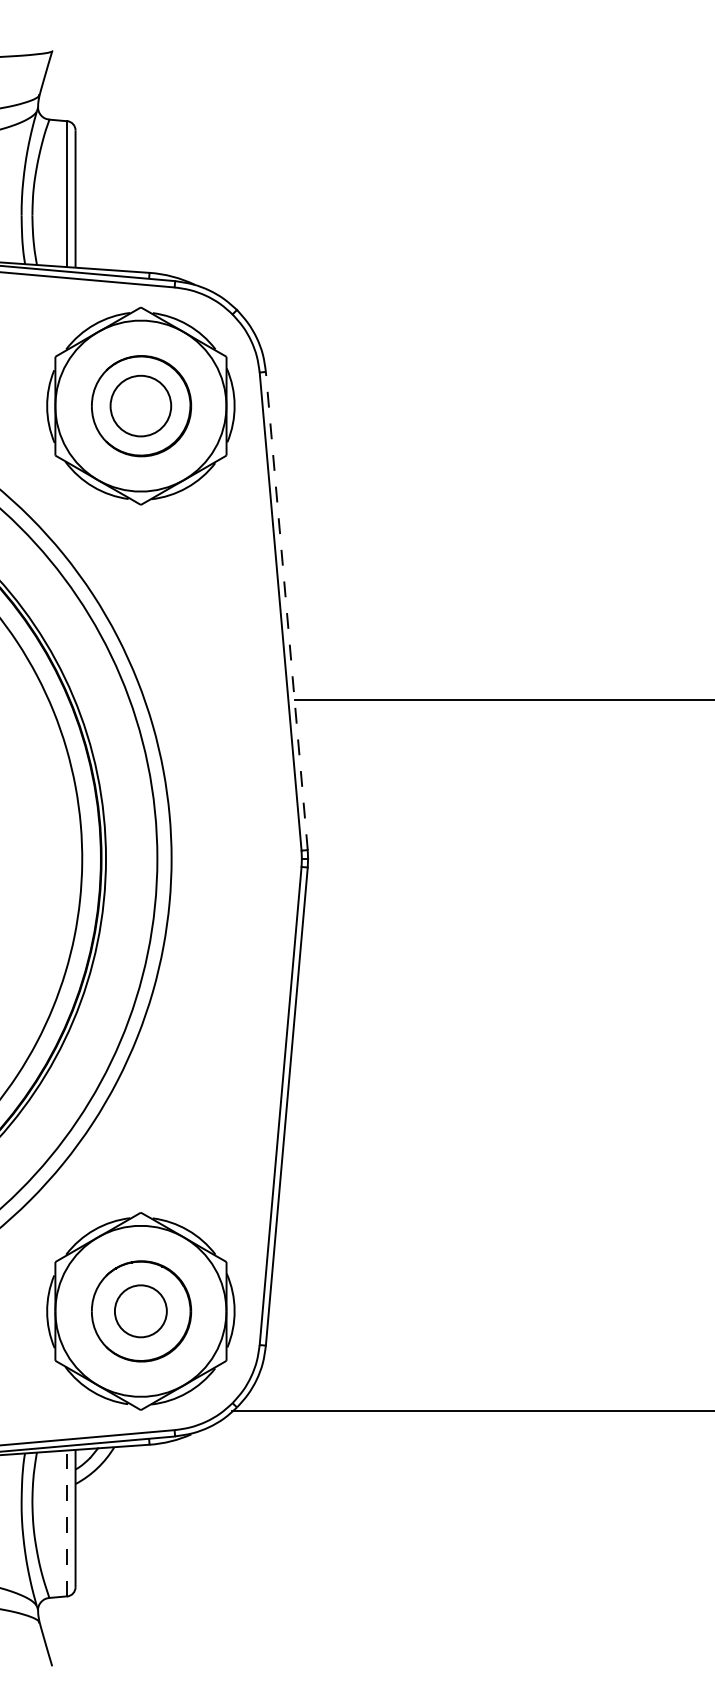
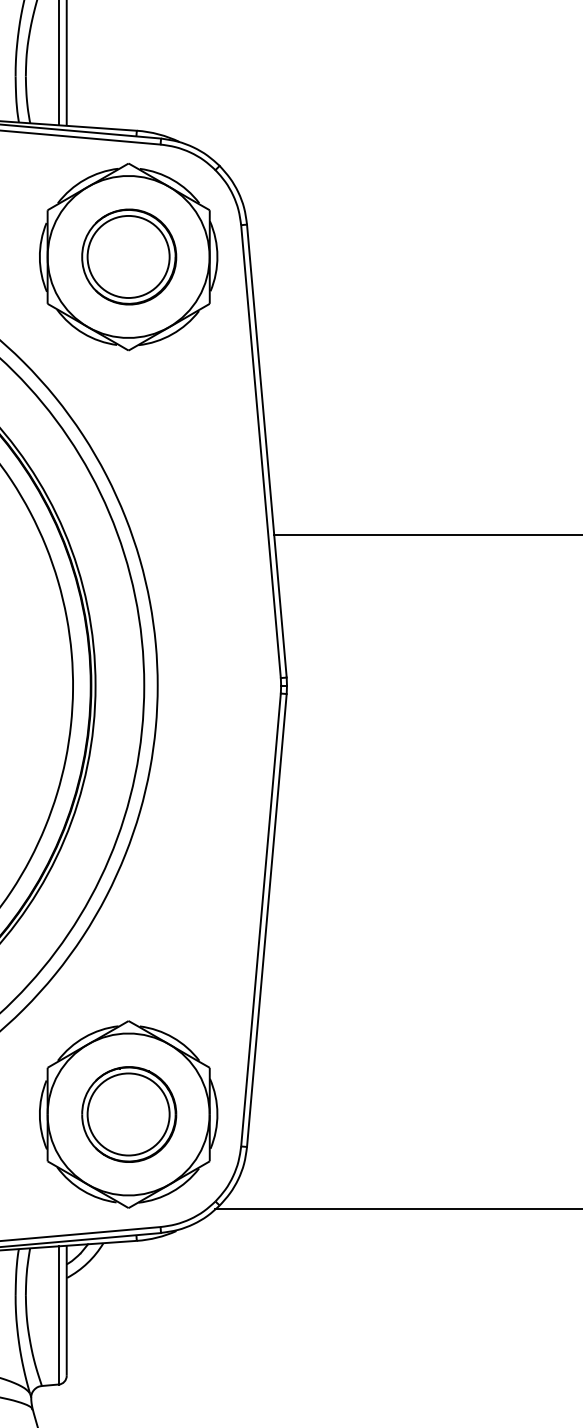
circle: (140, 405) -> (128, 256), size x1.43
line: (286, 611) -> (266, 451), dashed -> solid
circle: (140, 1311) -> (128, 1114), size x1.67
line: (66, 1523) -> (58, 1315), dashed -> solid

